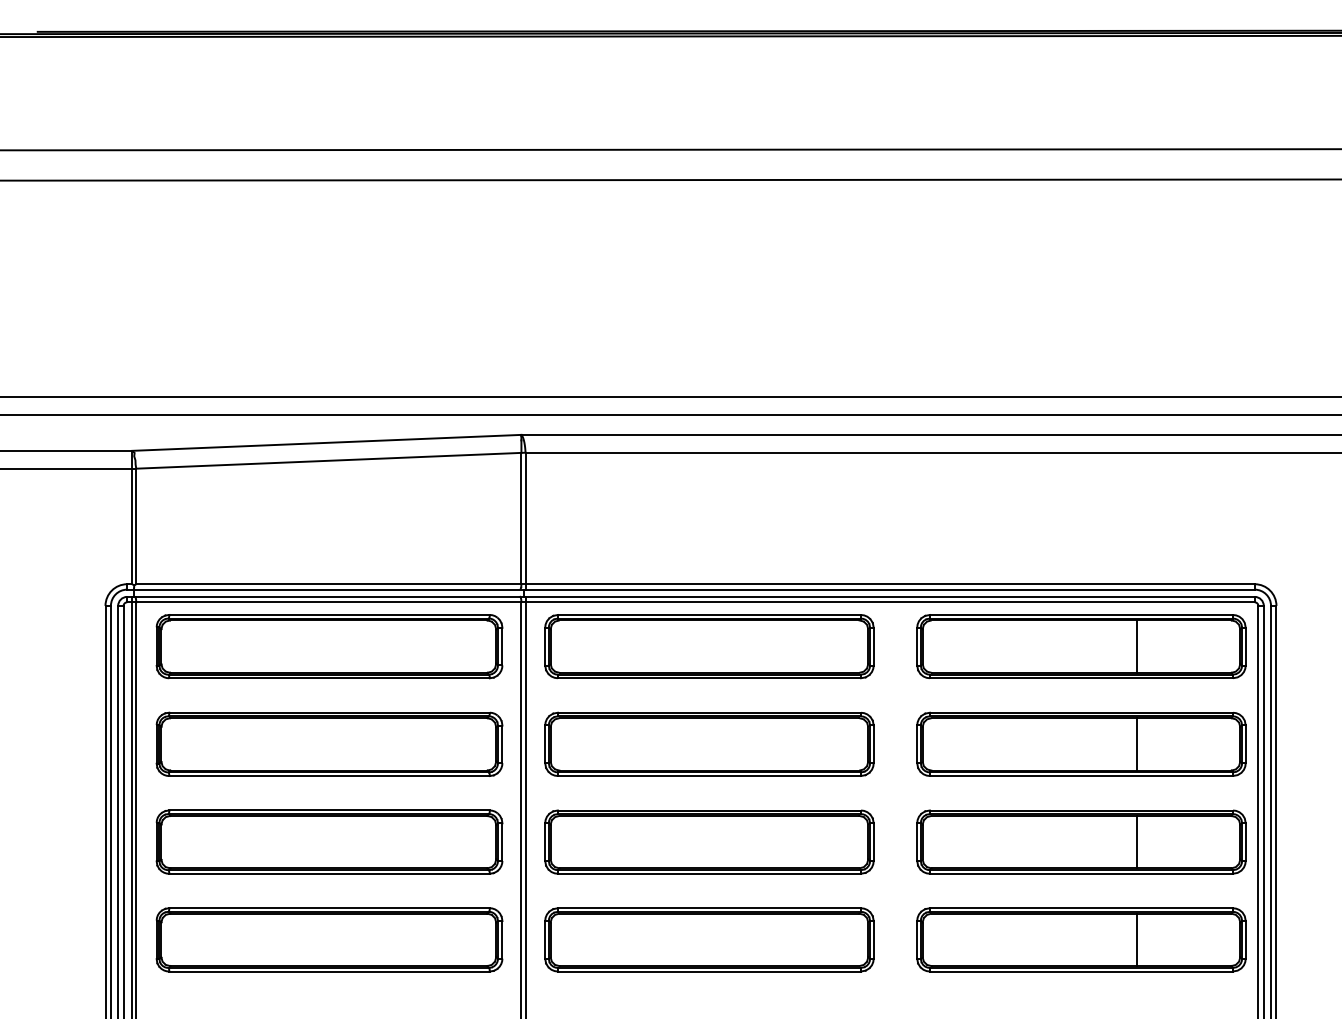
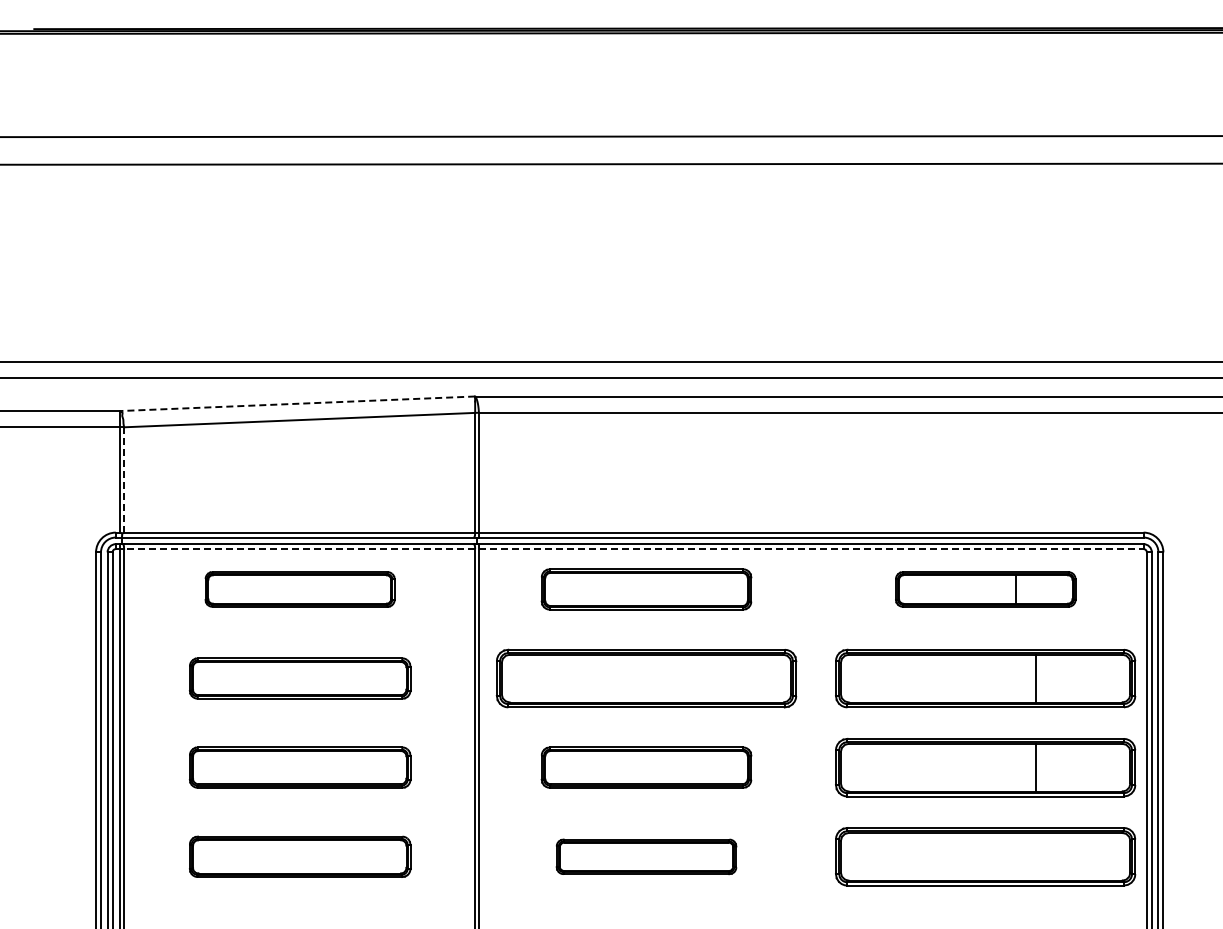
line: (326, 442) -> (297, 403), solid -> dashed
line: (136, 525) -> (124, 479), solid -> dashed
line: (690, 602) -> (629, 549), solid -> dashed
part: (328, 646) -> (299, 589), size x0.6
part: (709, 646) -> (646, 589), size x0.7
part: (1081, 646) -> (985, 589), size x0.6
part: (328, 744) -> (299, 678), size x0.7
part: (328, 841) -> (299, 767), size x0.7
part: (709, 841) -> (646, 767), size x0.7
part: (328, 939) -> (299, 856), size x0.7
part: (709, 939) -> (646, 856), size x0.6
line: (1137, 939) -> (1036, 856), removed

